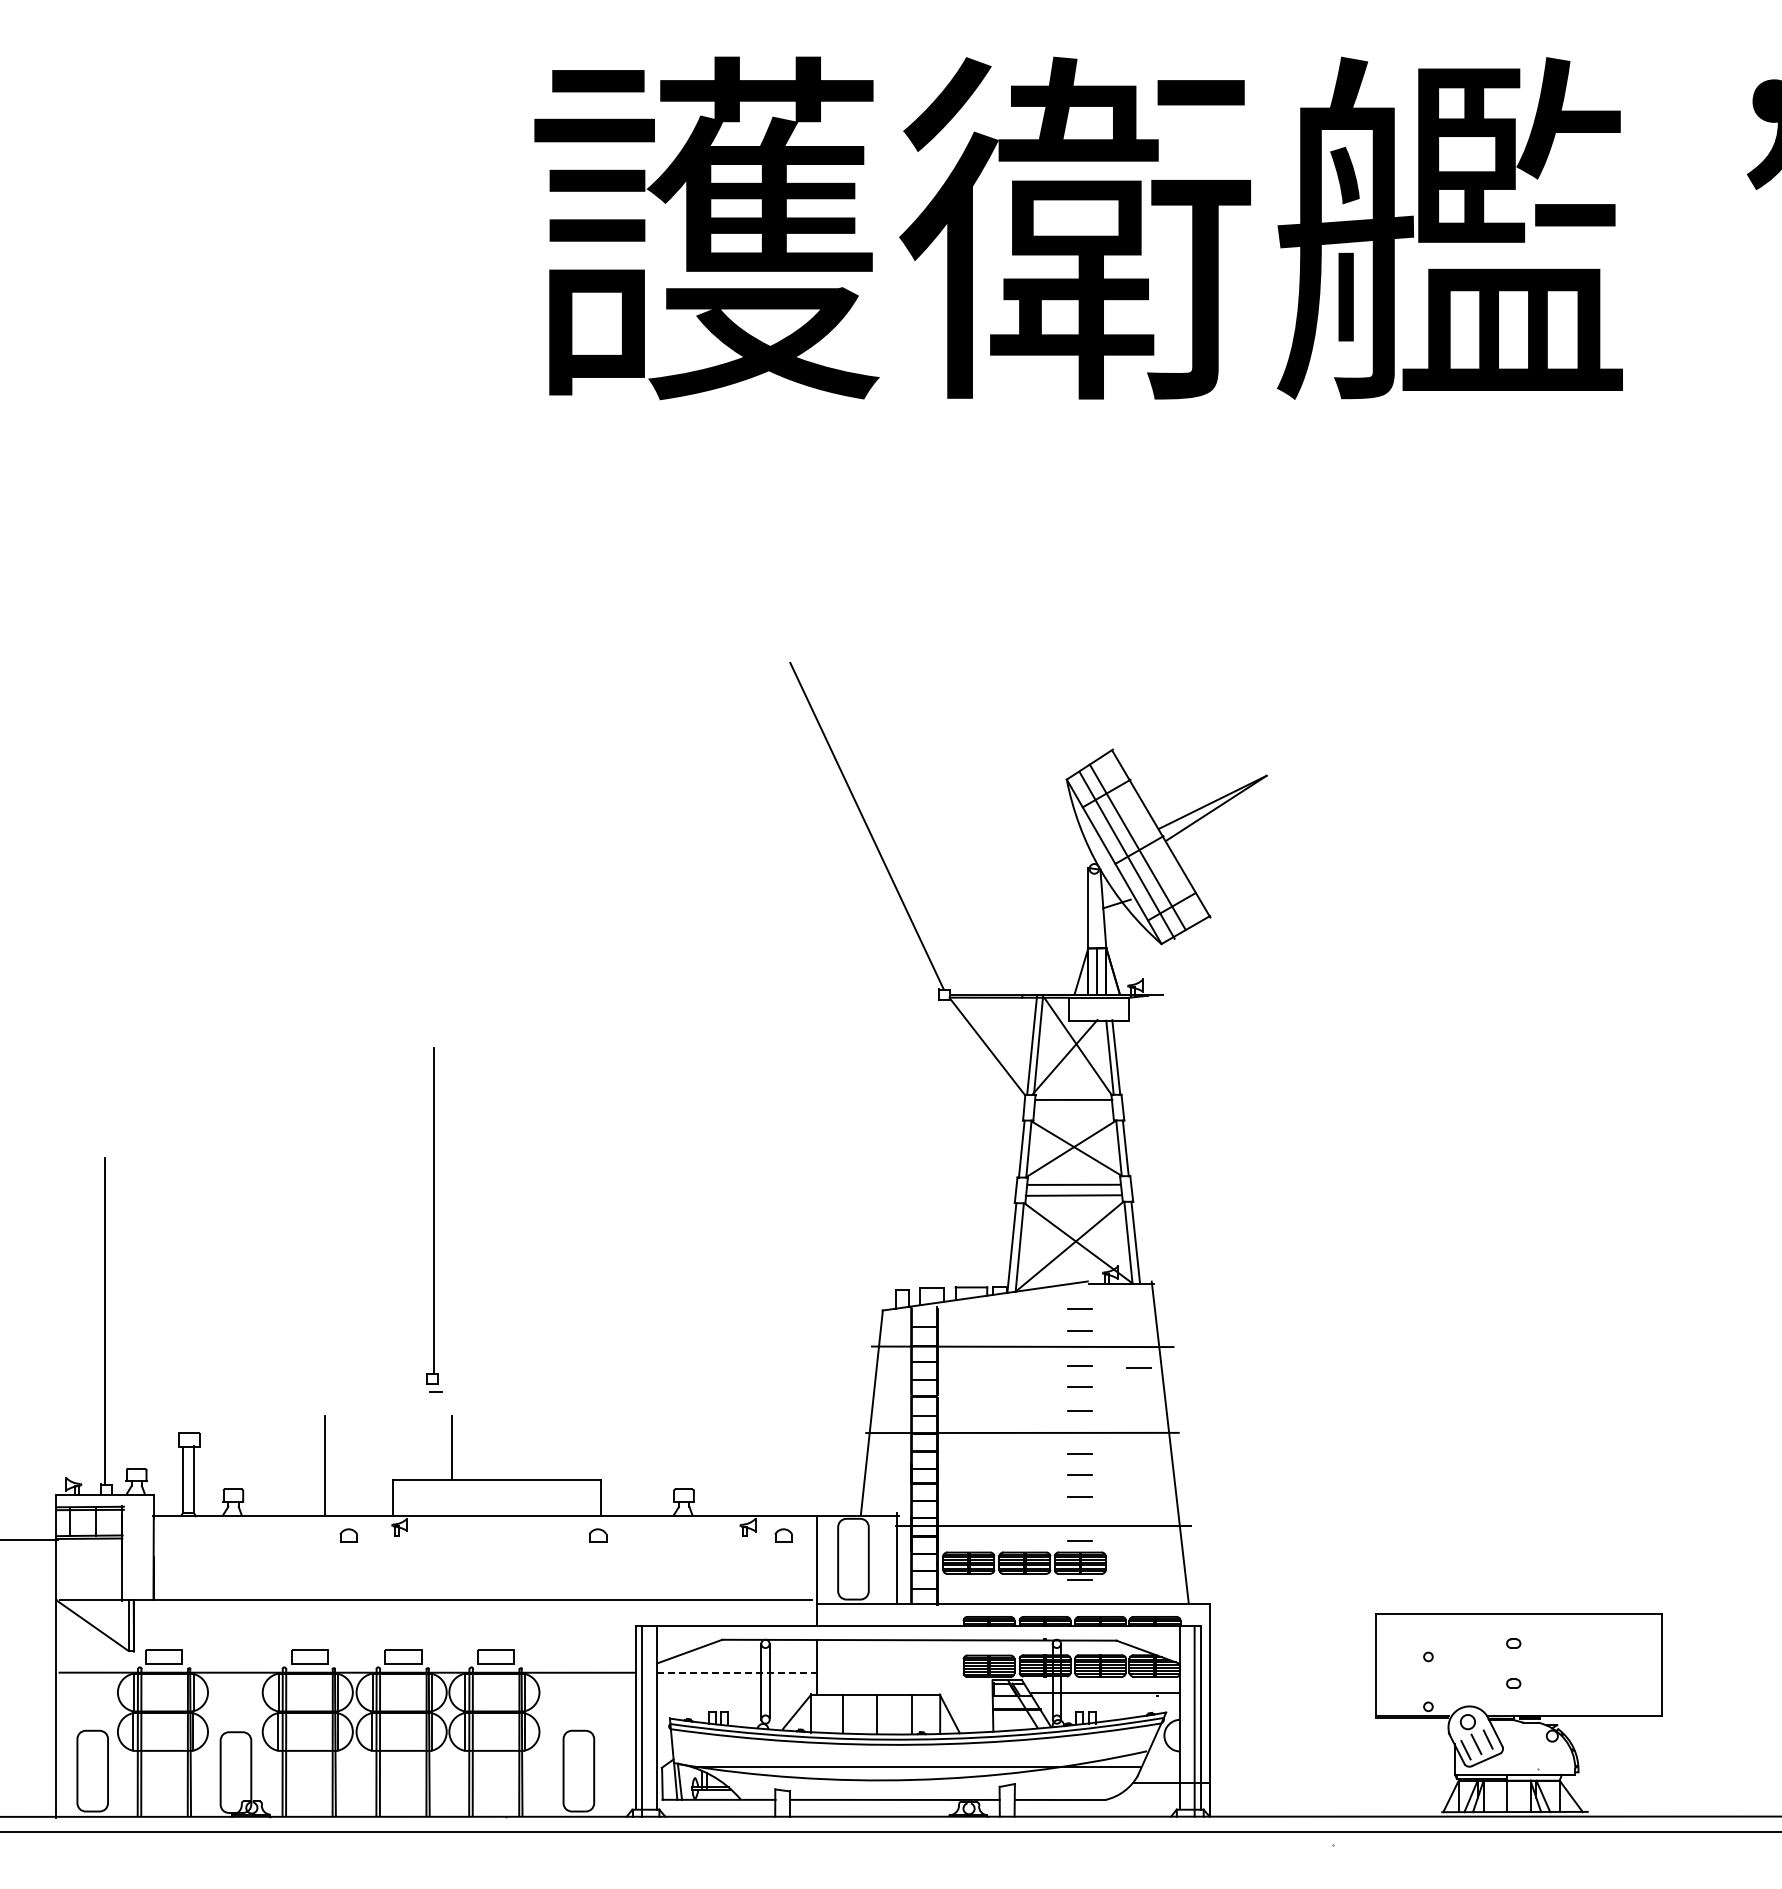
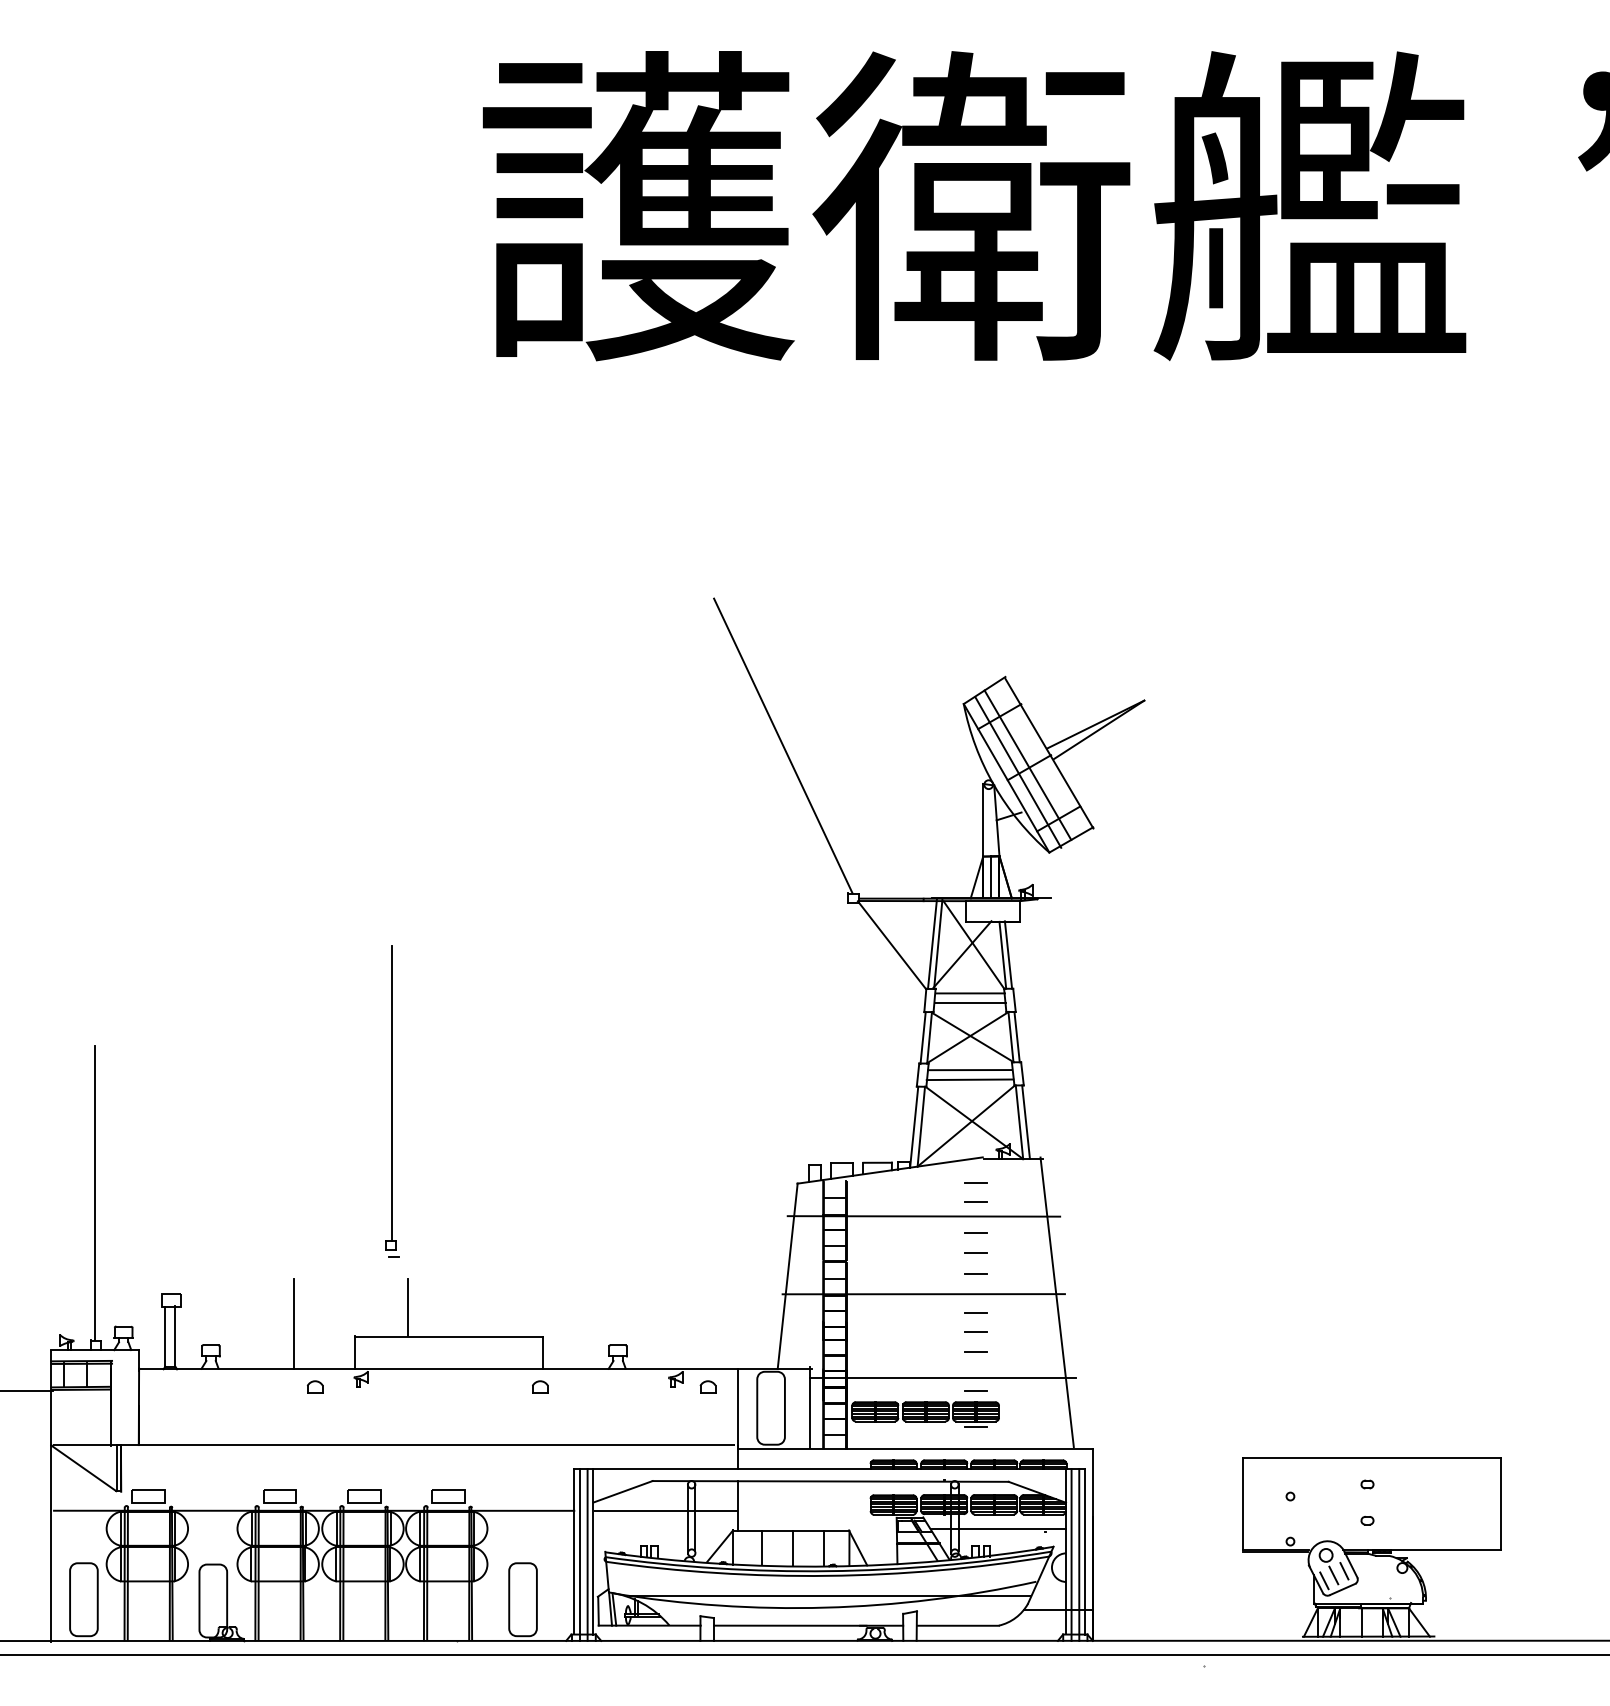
line: (1074, 1110) -> (970, 1002), added
line: (1138, 1367) -> (1028, 1235), removed
line: (737, 1672) -> (666, 1510), dashed -> solid
line: (650, 1721) -> (587, 1554), added
line: (1186, 1721) -> (1071, 1554), added

